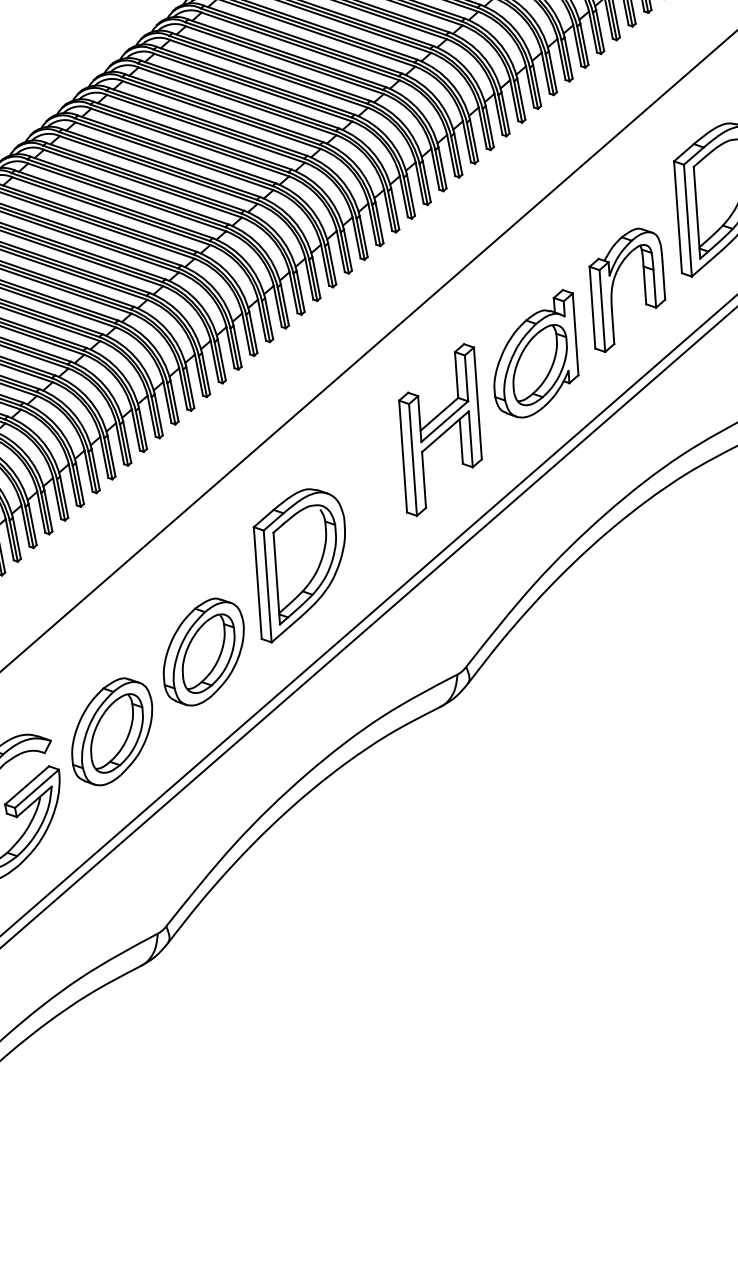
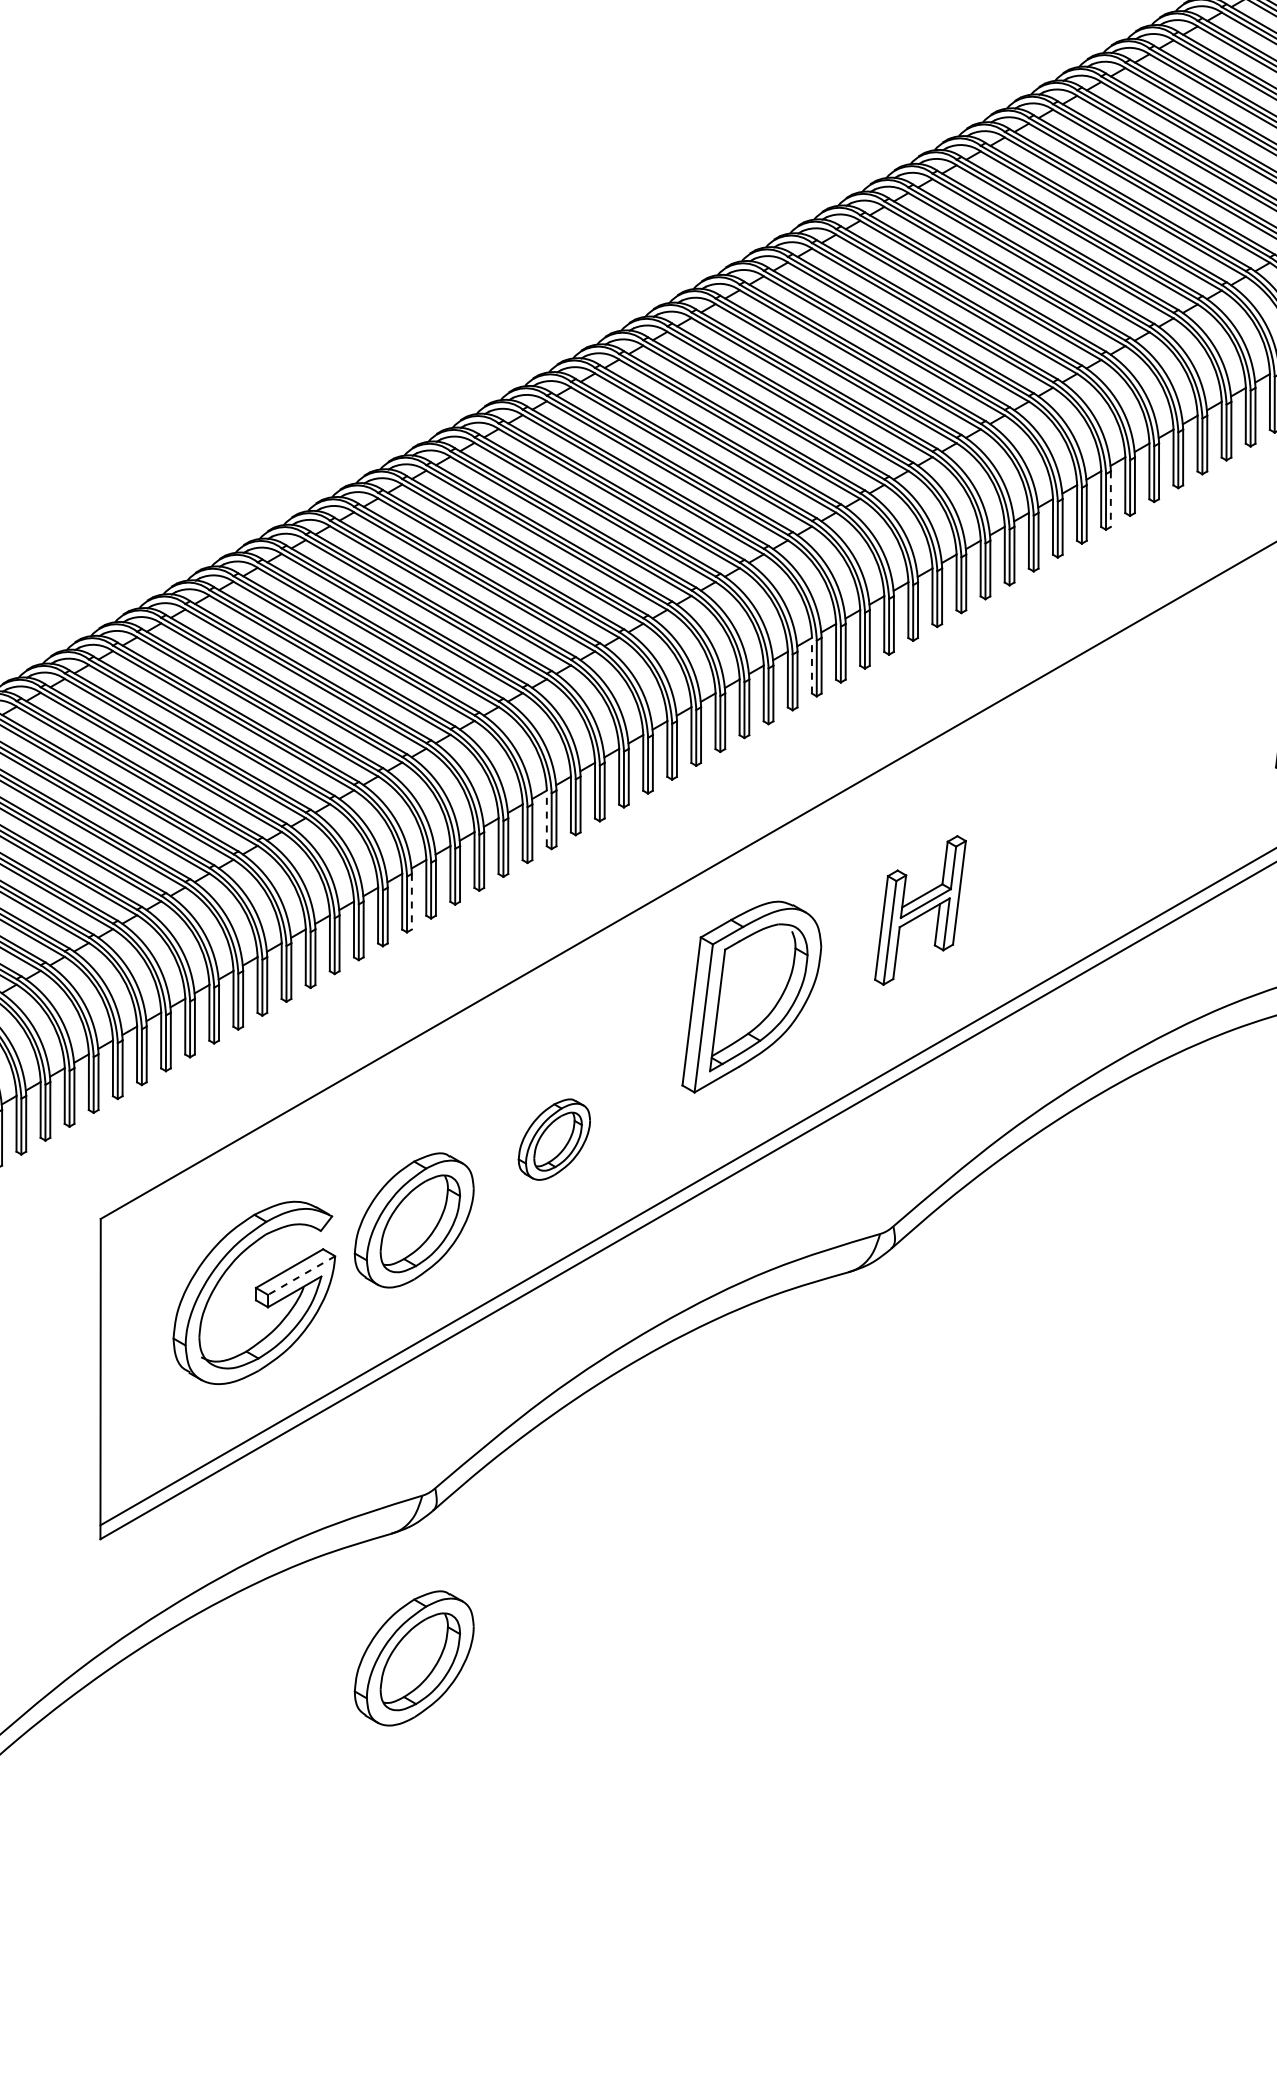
line: (521, 99) -> (1110, 499), solid -> dashed
line: (324, 265) -> (811, 665), solid -> dashed
part: (613, 287) -> (1182, 768), removed
part: (535, 354) -> (1064, 836), removed
line: (151, 416) -> (546, 818), solid -> dashed
part: (440, 430) -> (920, 910), size x0.7
line: (63, 497) -> (411, 901), solid -> dashed
part: (299, 563) -> (751, 996), moved
part: (203, 651) -> (554, 1139), size x0.6
line: (36, 788) -> (301, 1275), solid -> dashed
part: (174, 1054) -> (413, 1658), added

